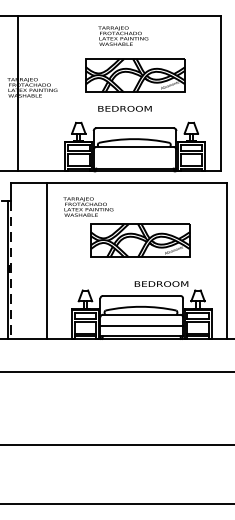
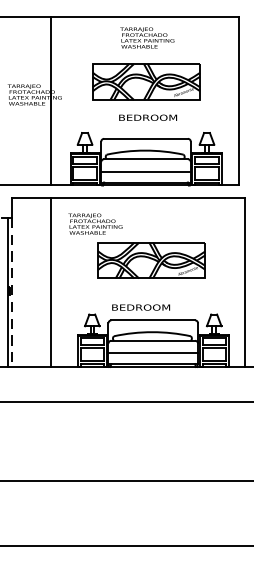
text: (123, 35) -> (147, 37), moved
line: (17, 93) -> (50, 101), moved
text: (124, 108) -> (147, 117), moved
line: (134, 158) -> (145, 171), added
text: (161, 283) -> (141, 306), moved

